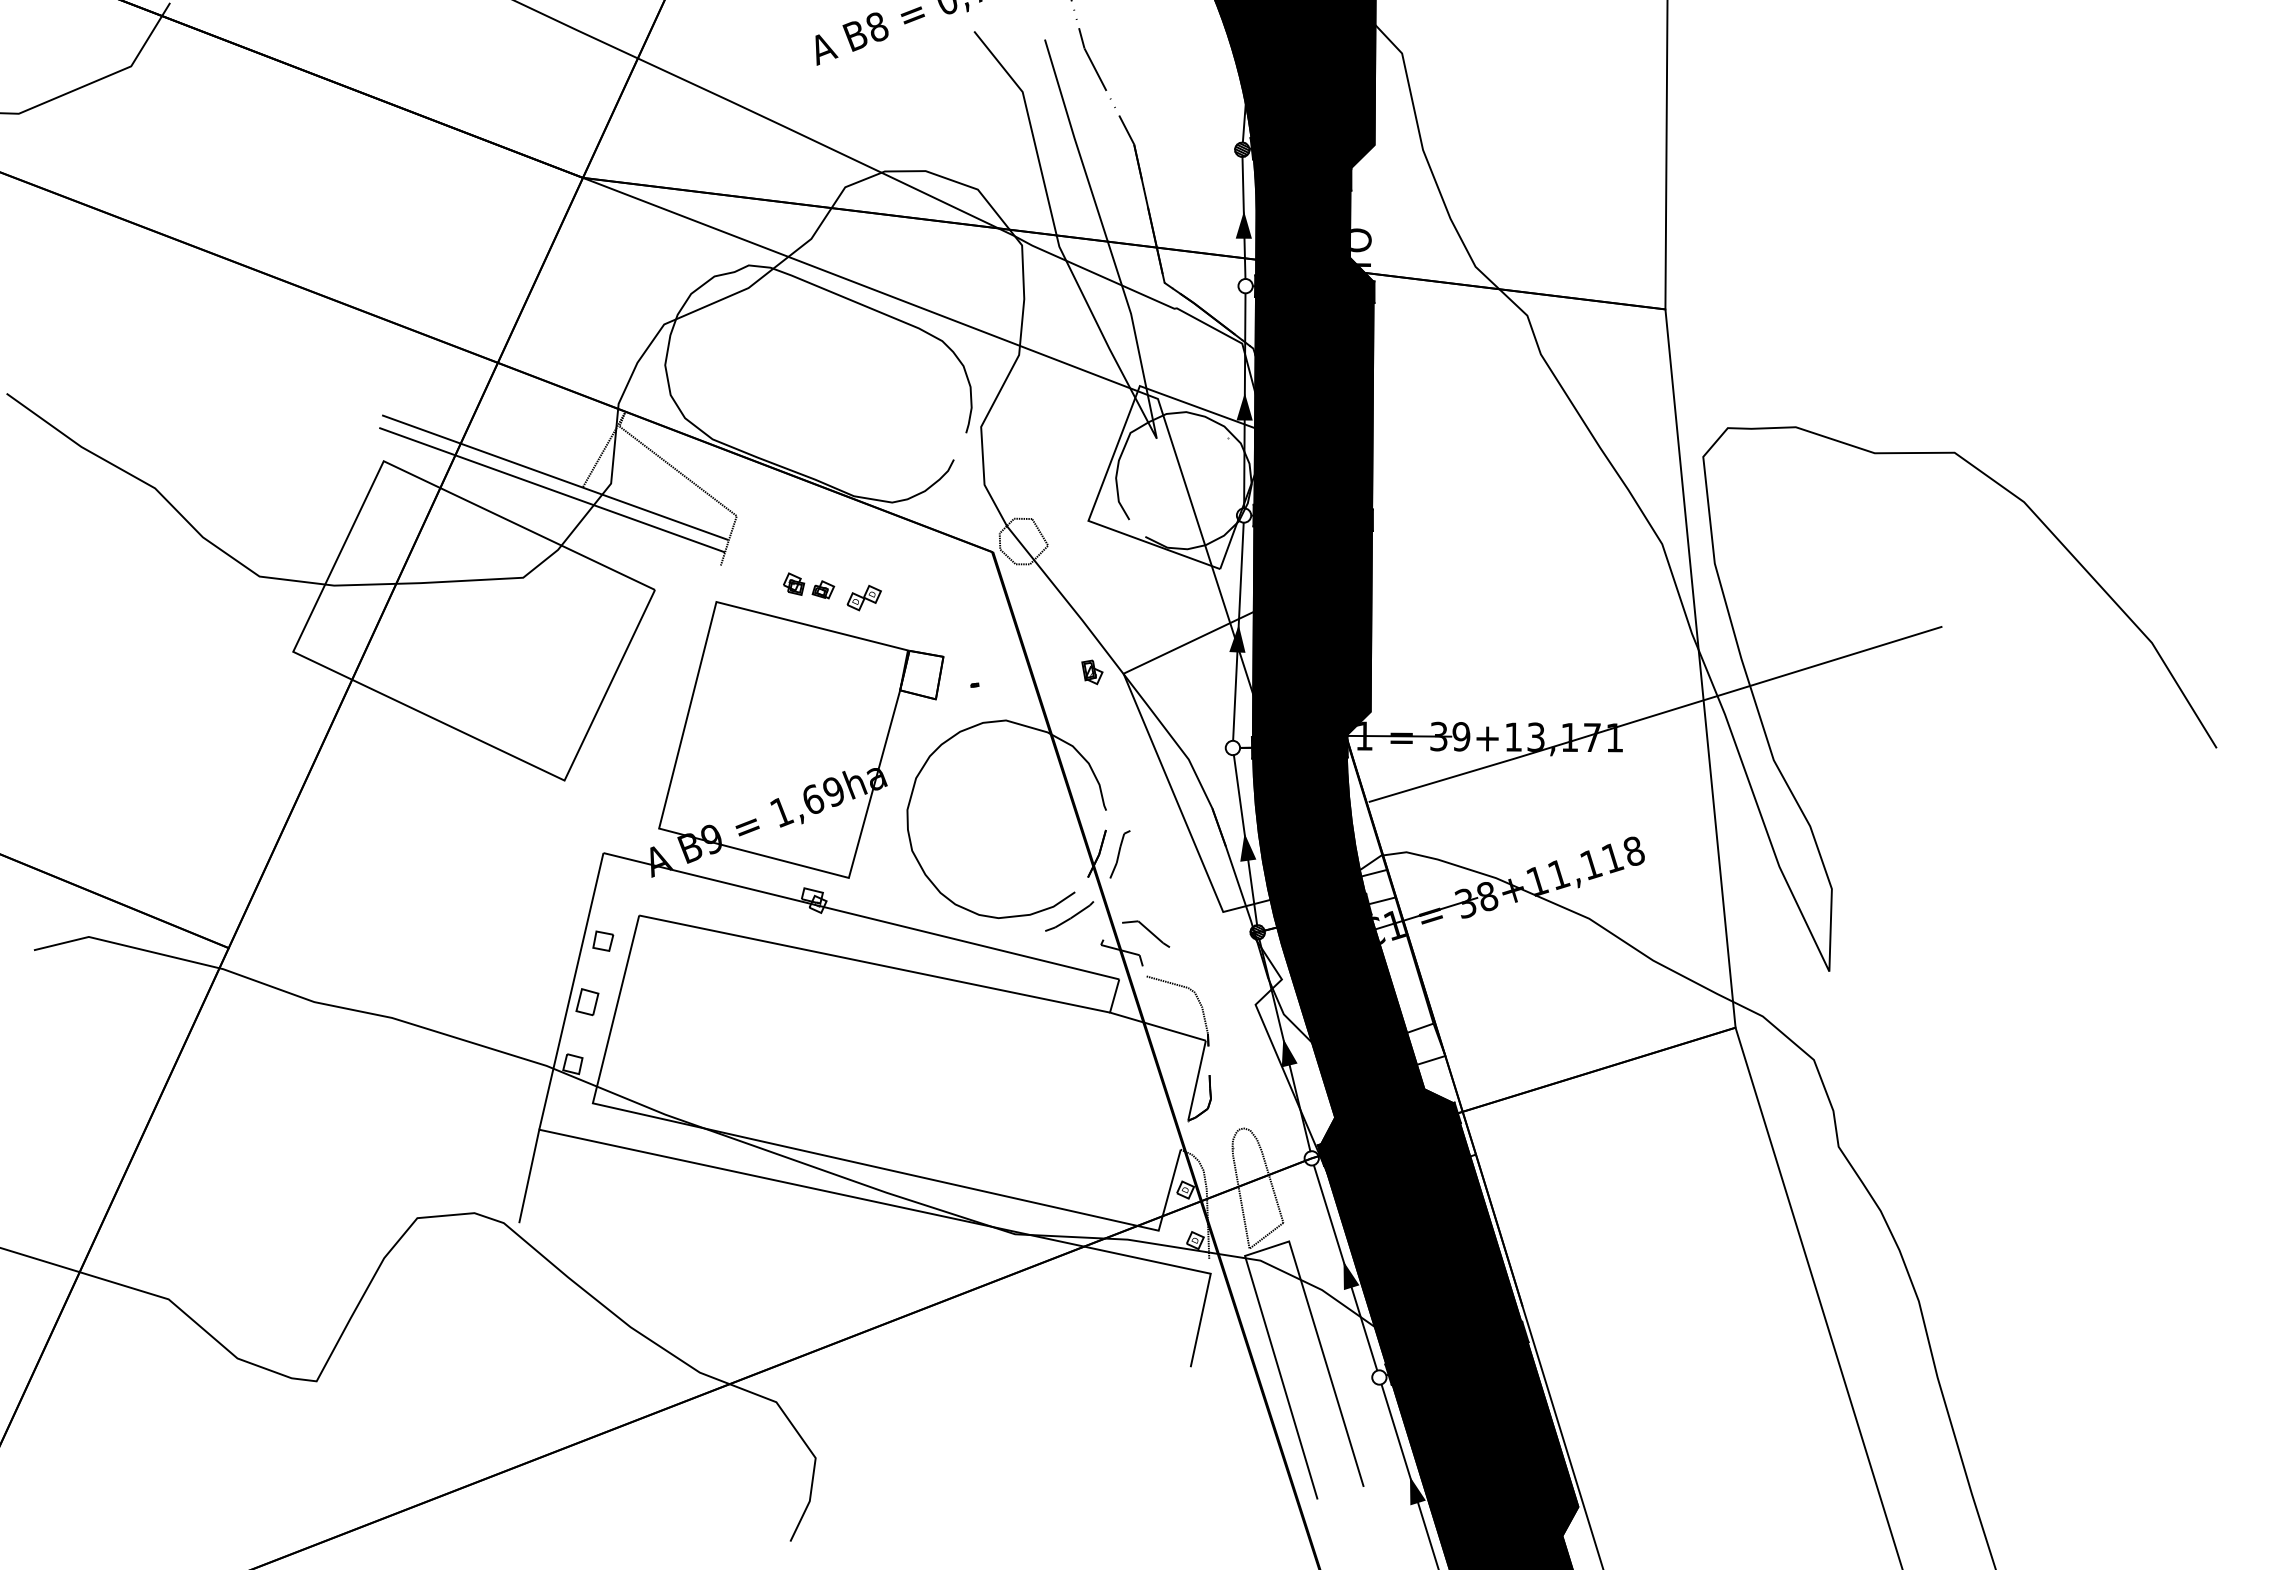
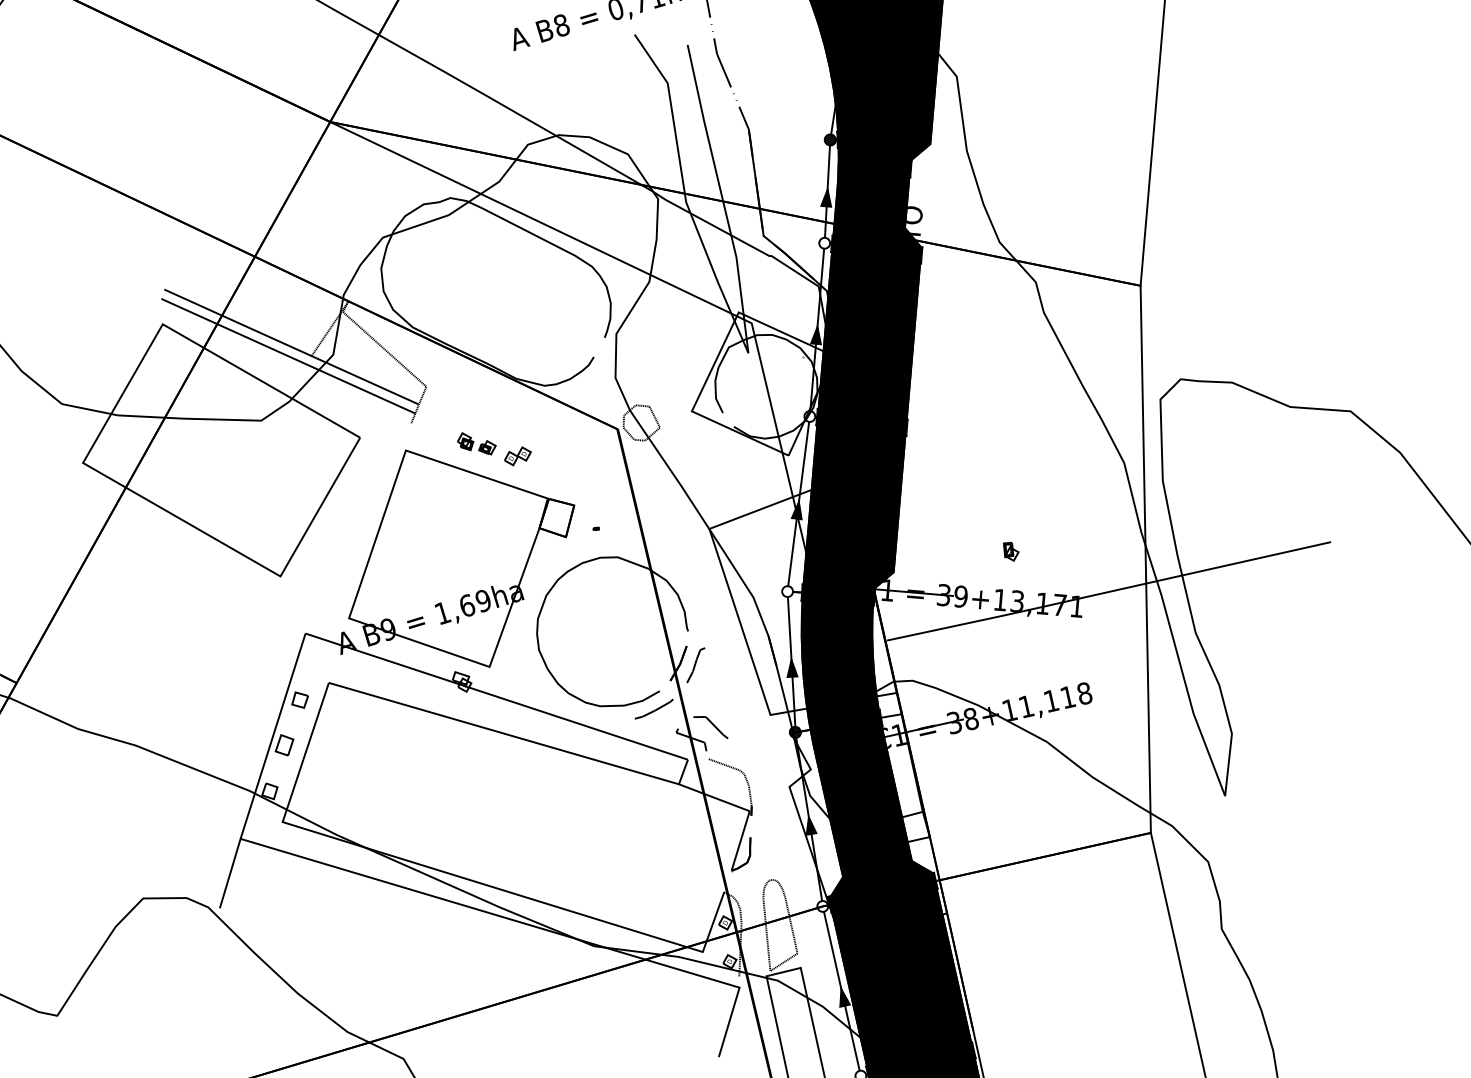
part: (1092, 672) -> (1010, 551), moved

